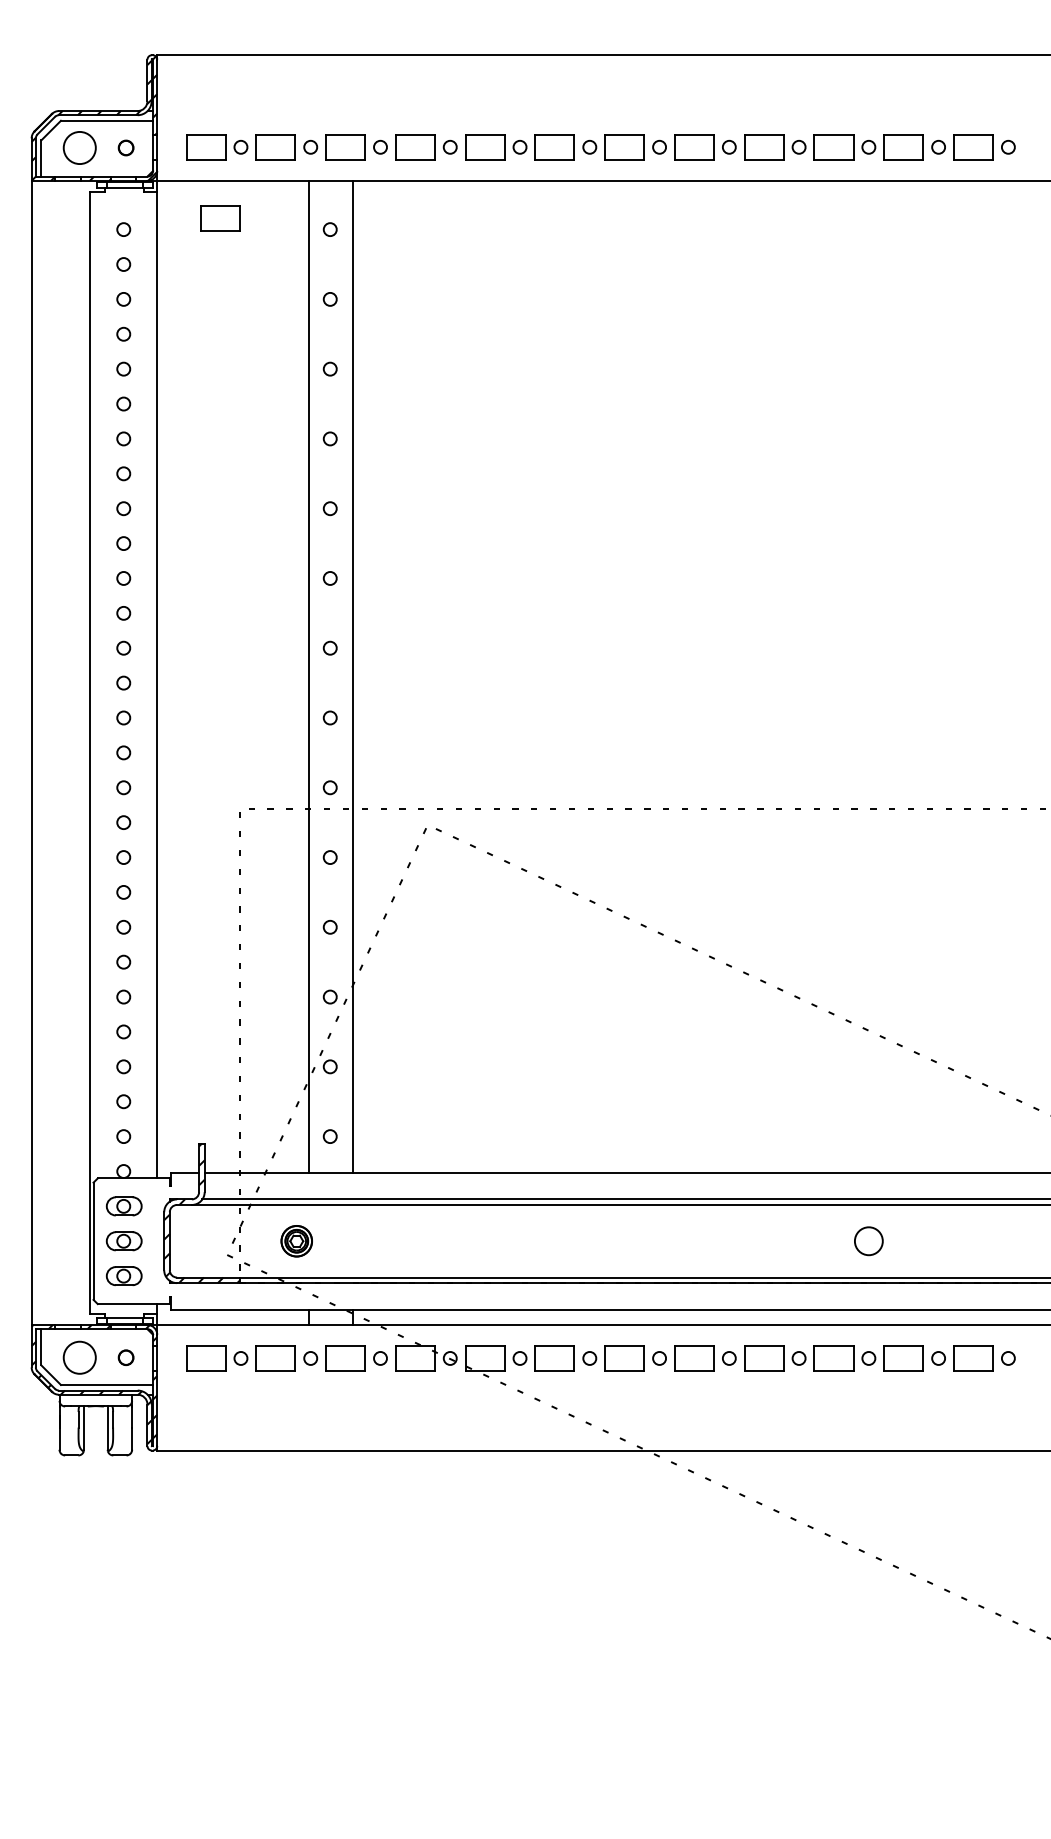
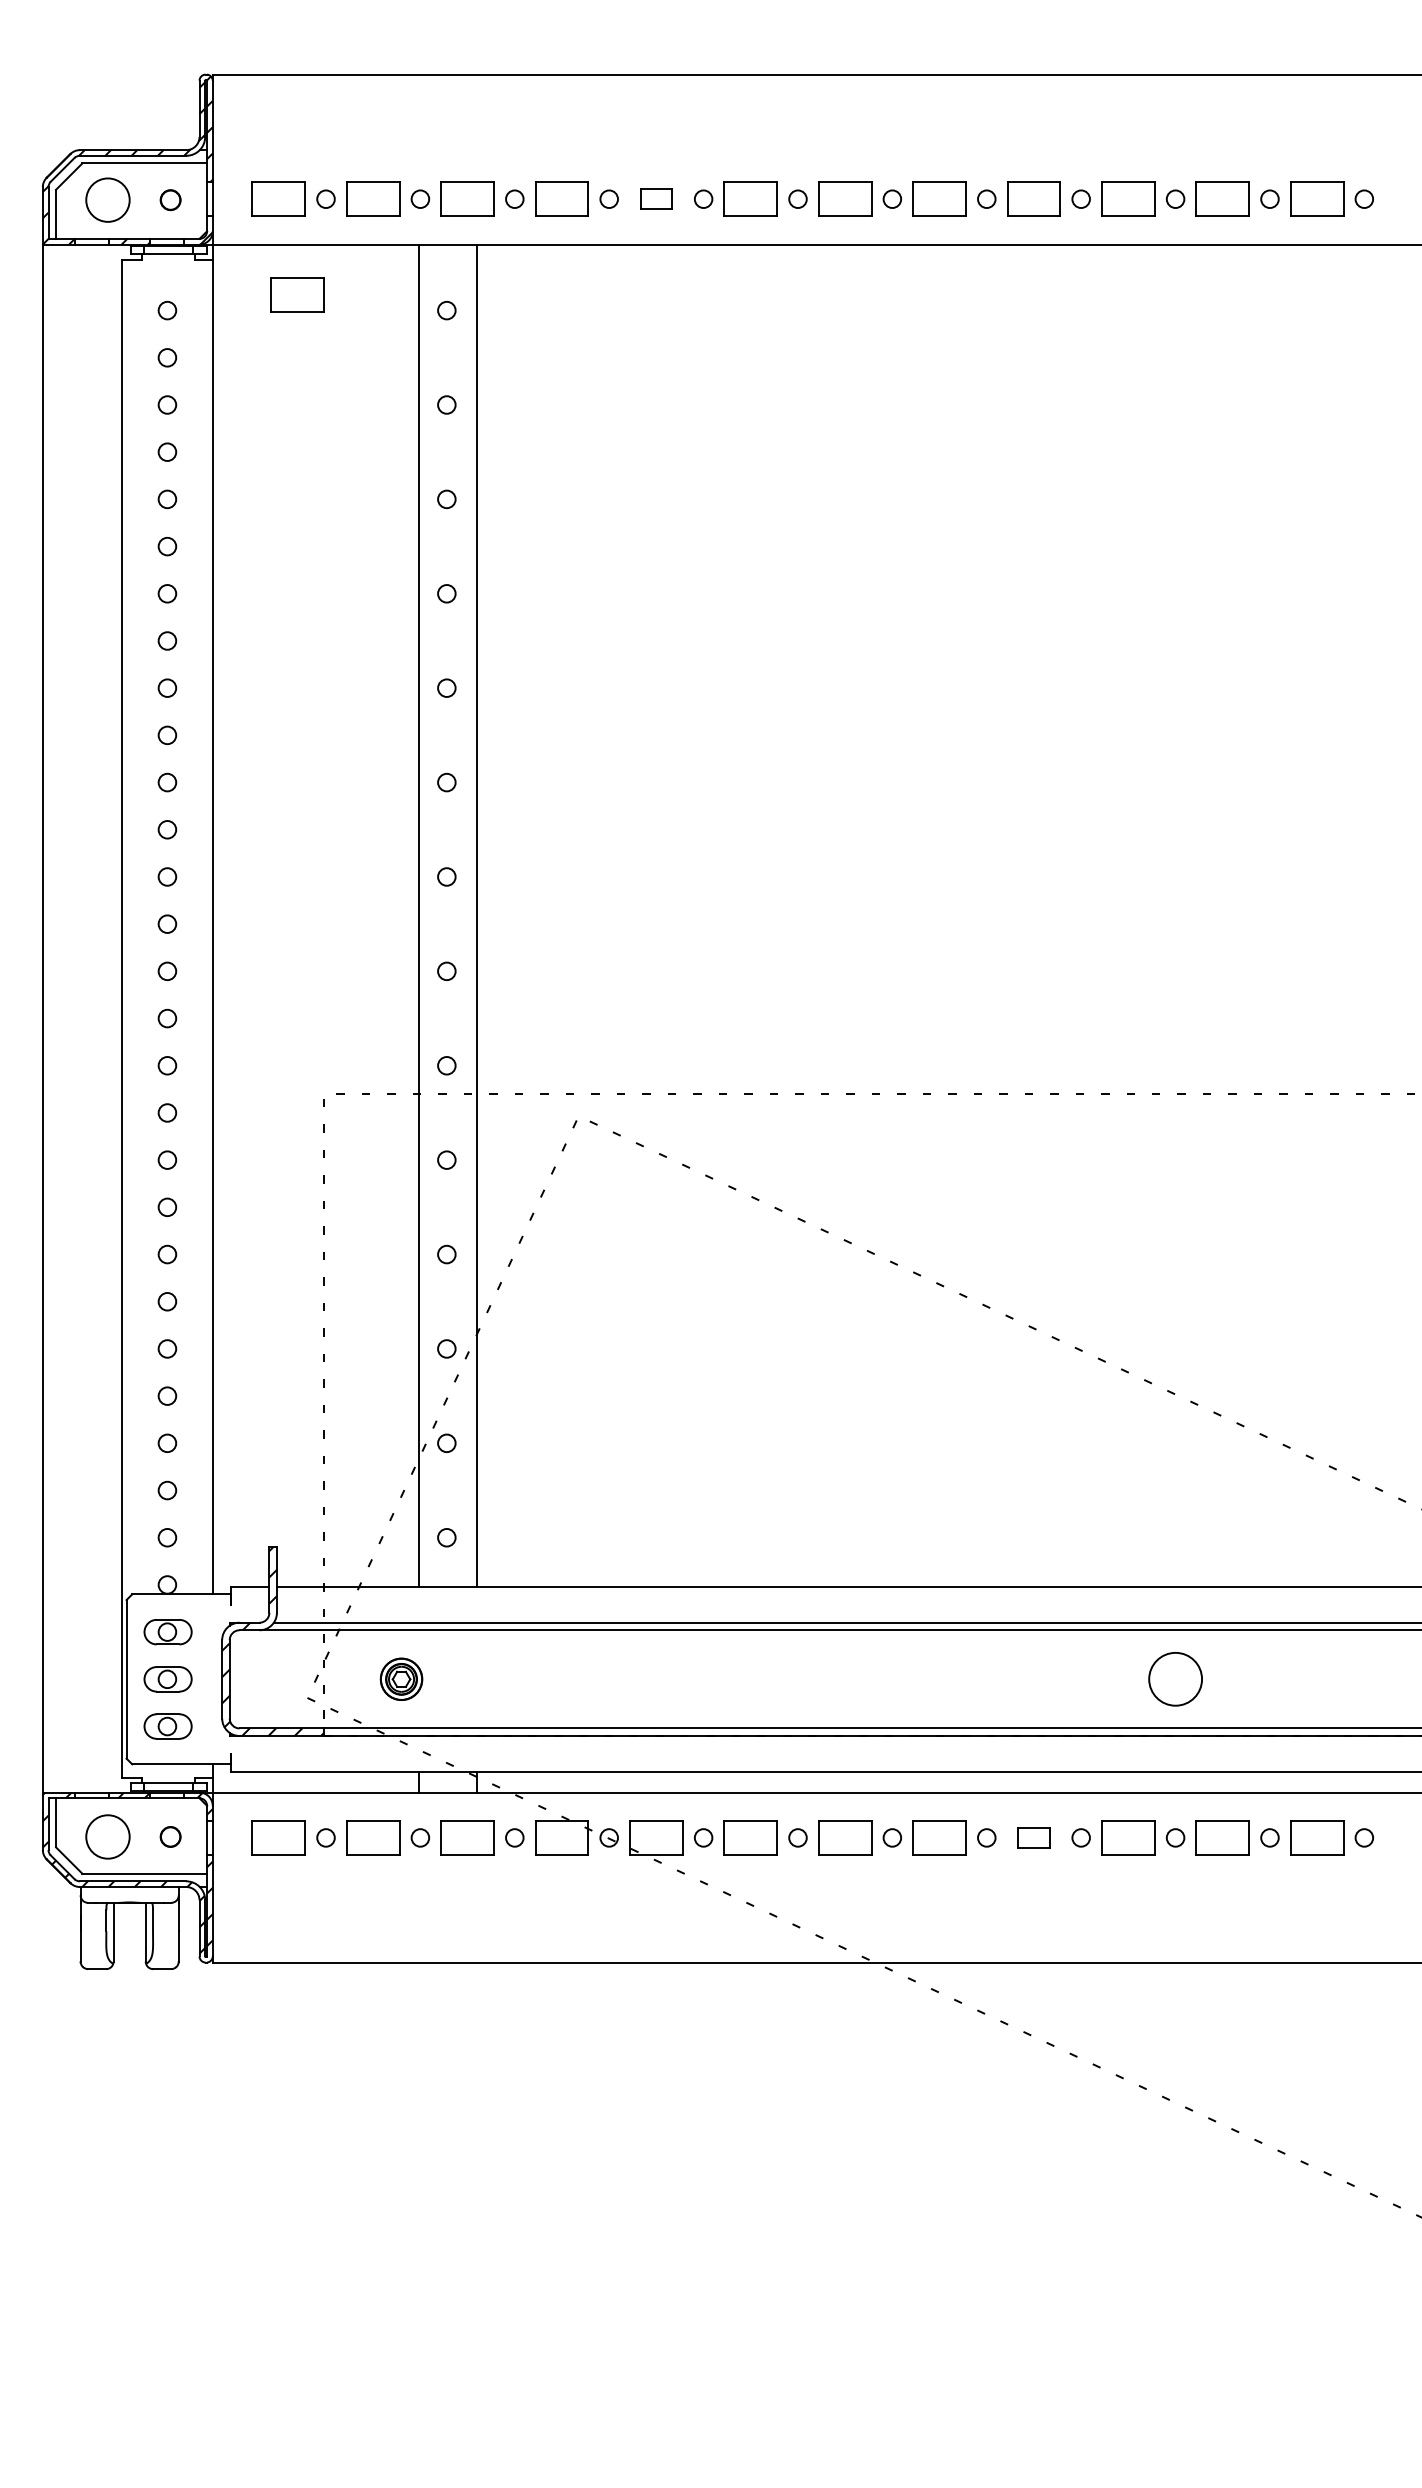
part: (485, 146) -> (656, 198), size x0.6
circle: (868, 1241) -> (1175, 1679), size x1.4
part: (763, 1358) -> (1033, 1837), size x0.6

